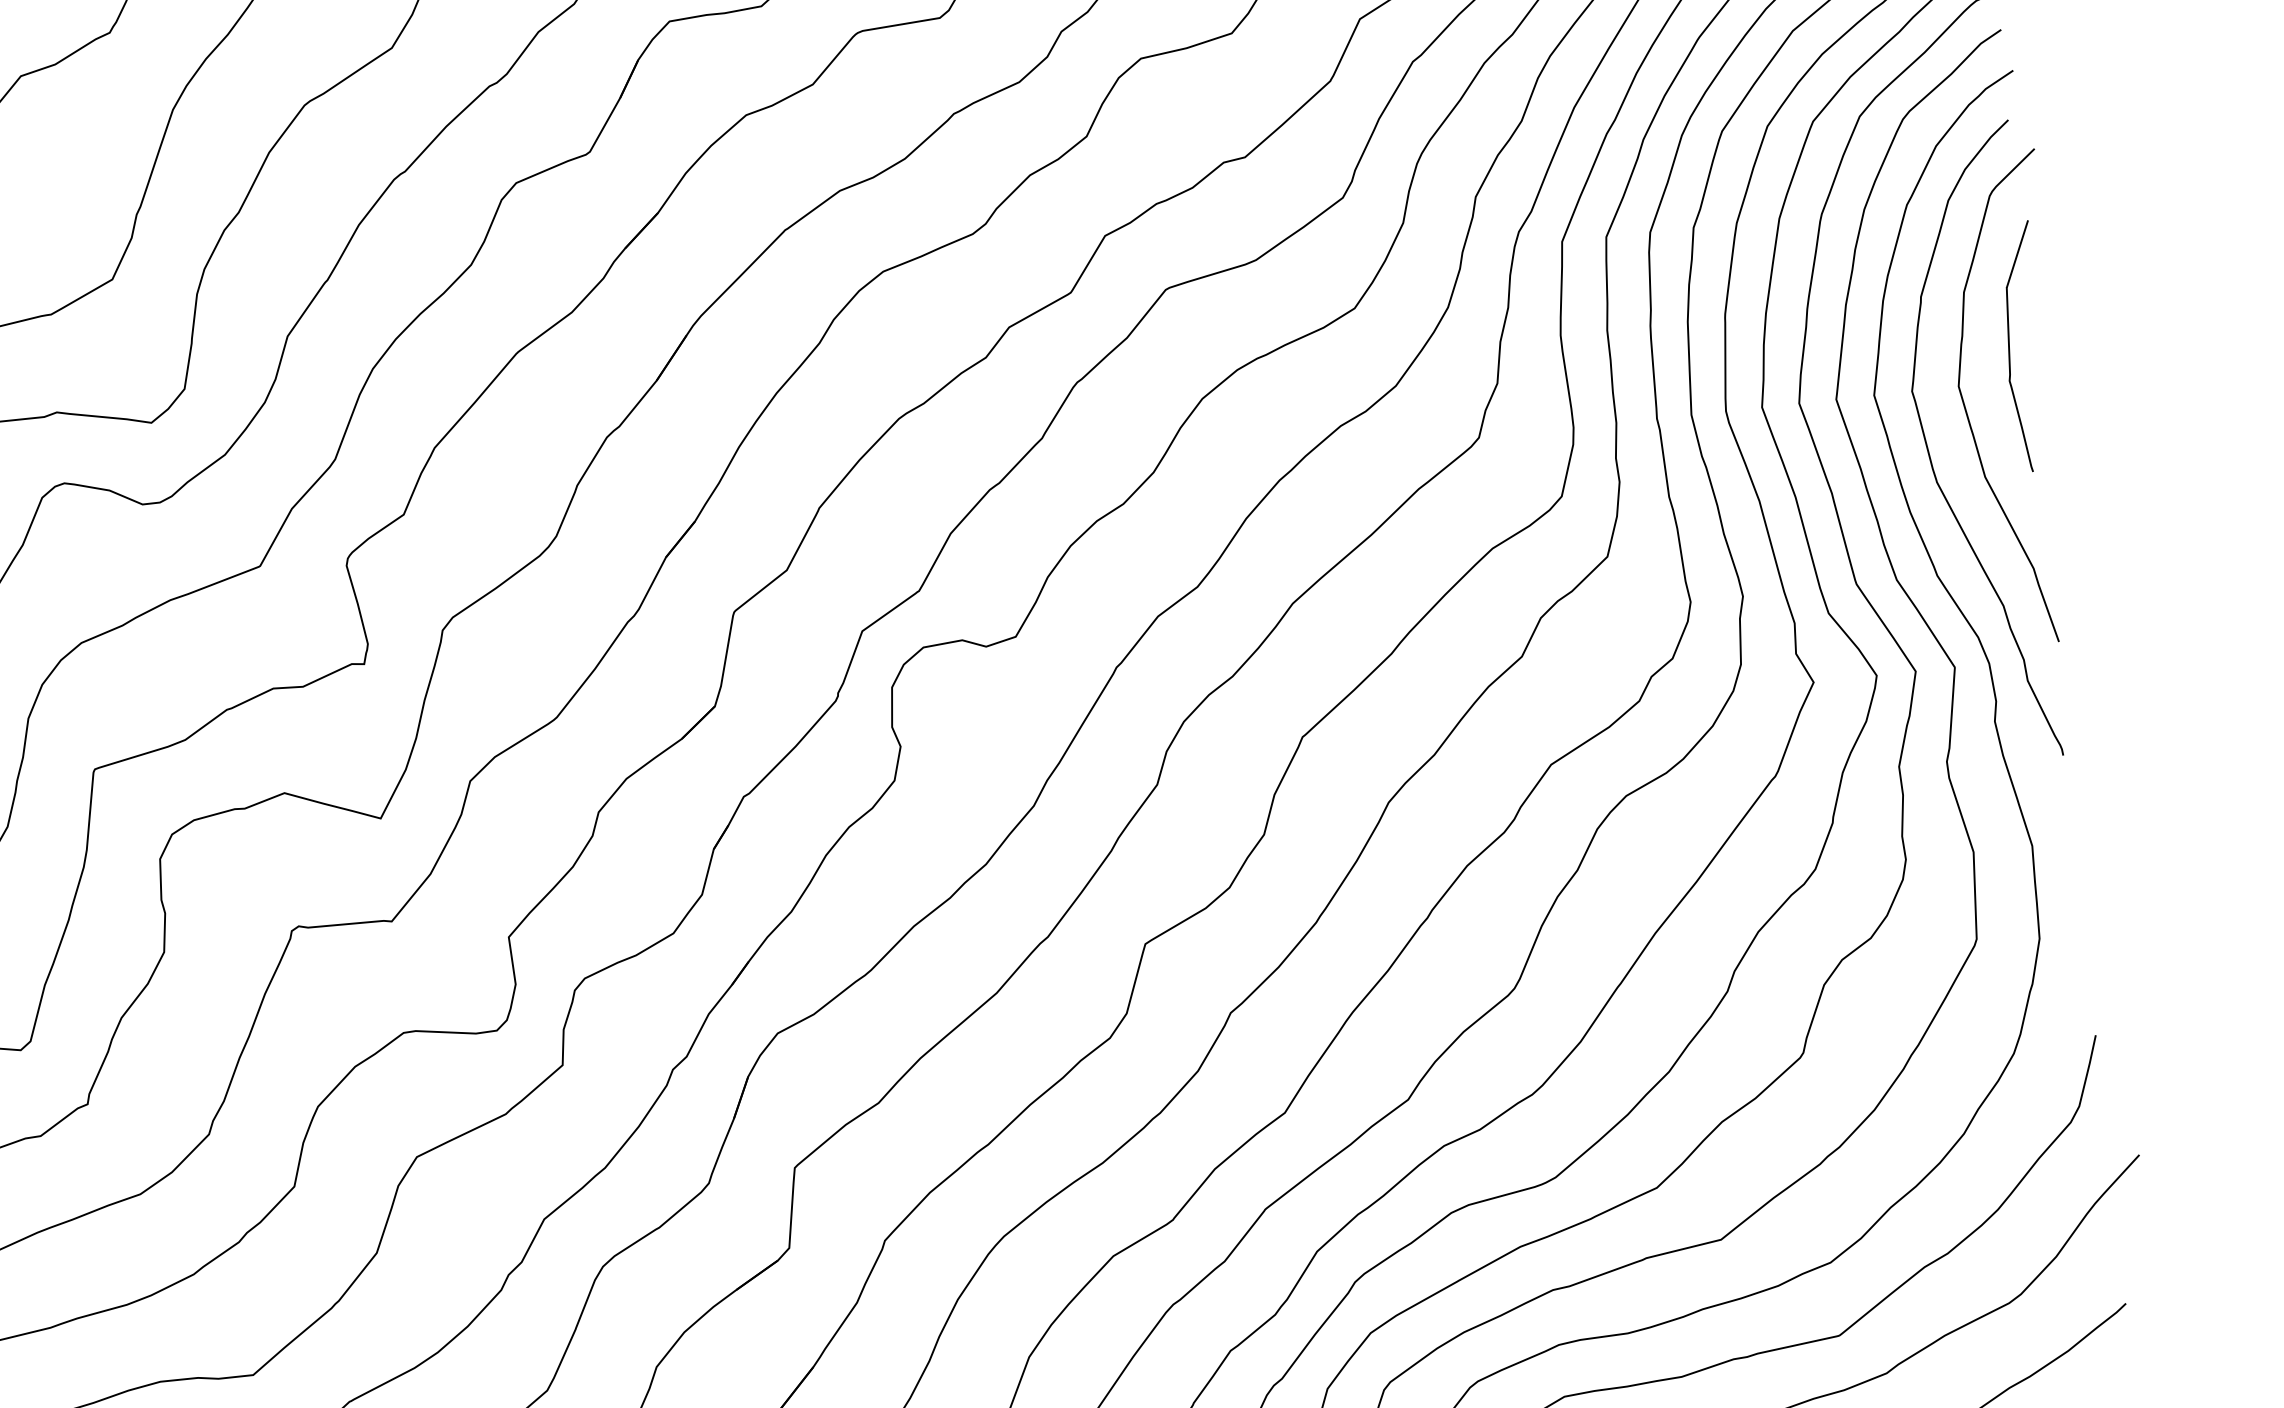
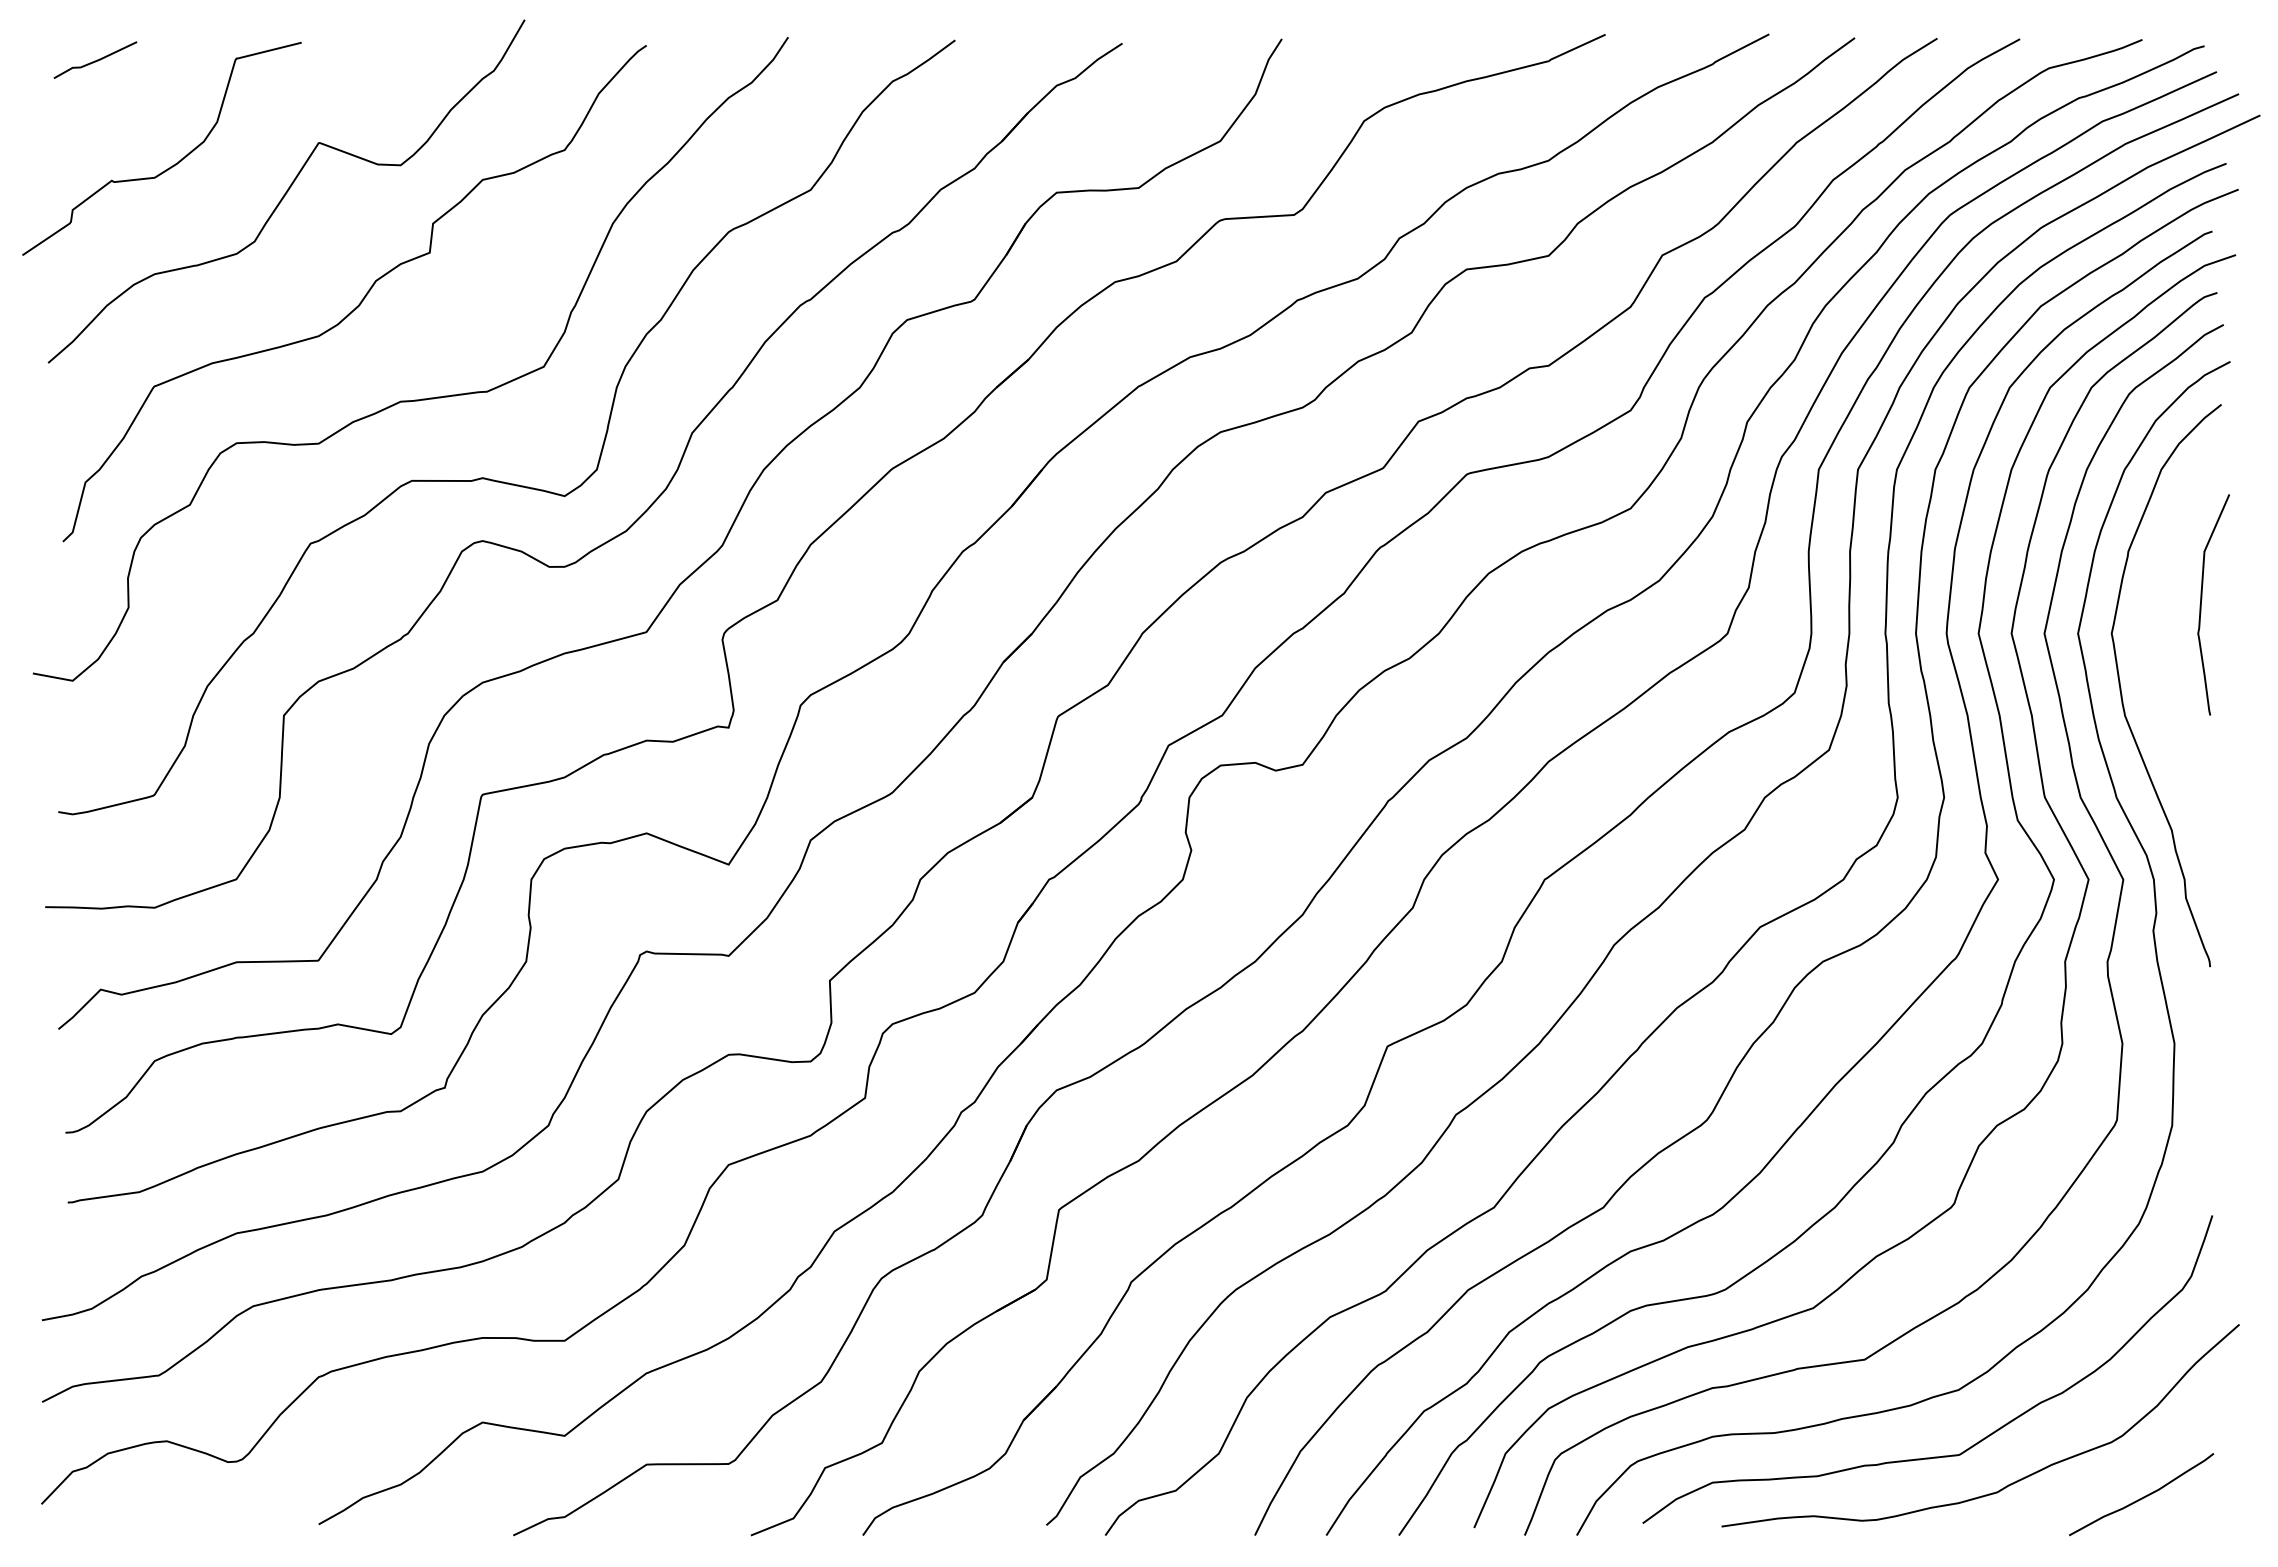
curve: (1967, 411) -> (2158, 656), removed

